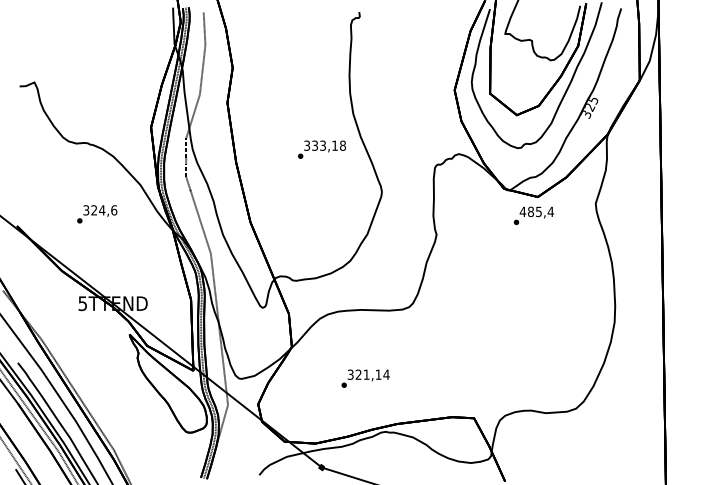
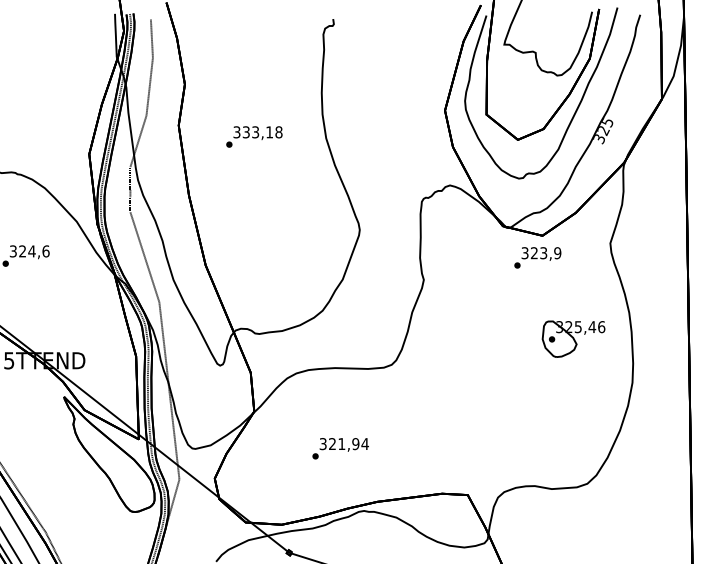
text: (321, 149) -> (253, 136), moved
text: (536, 211) -> (540, 252), 485,4 -> 323,9
part: (564, 285) -> (573, 339), added
text: (378, 374) -> (355, 443), 321,14 -> 321,94

